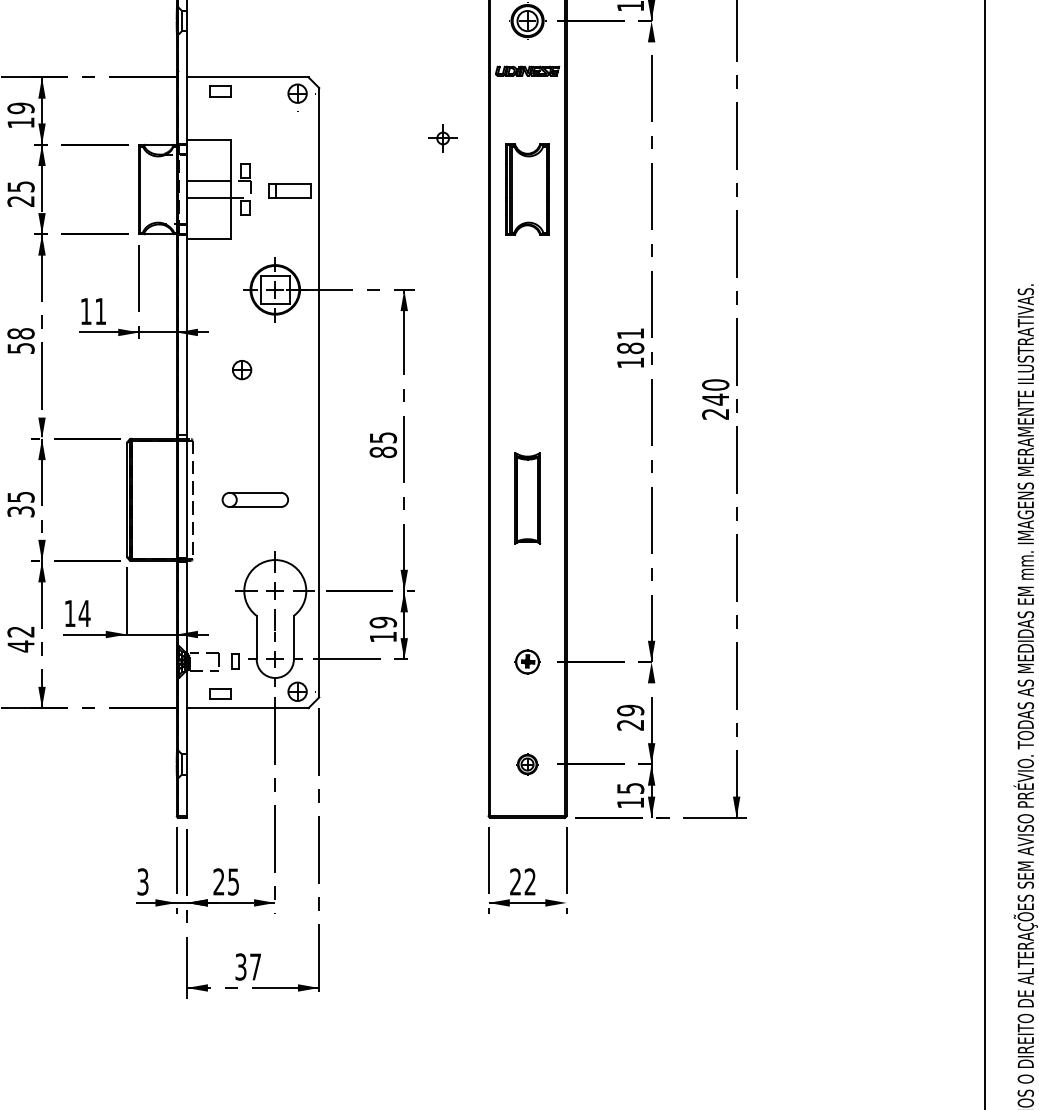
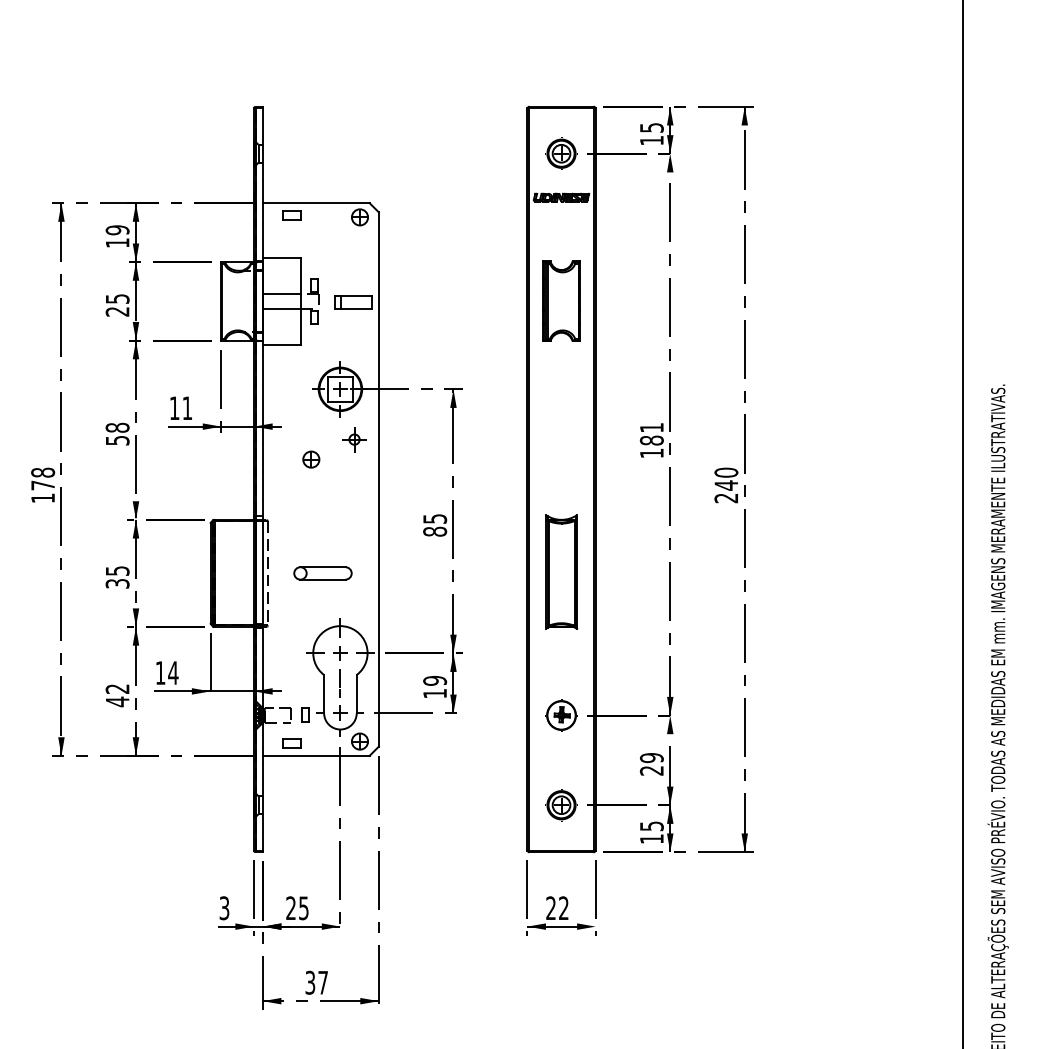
part: (443, 138) -> (354, 439), moved
part: (527, 497) -> (561, 571), size x1.43
part: (527, 662) -> (561, 715), size x1.43
part: (527, 764) -> (561, 805), size x1.67

